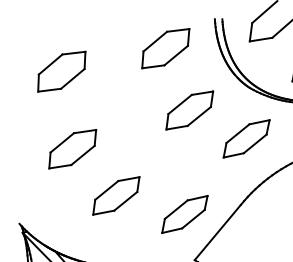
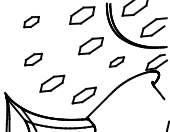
part: (61, 70) -> (31, 21), size x0.6
part: (245, 137) -> (116, 61), size x0.6
part: (72, 148) -> (33, 59), size x0.7

